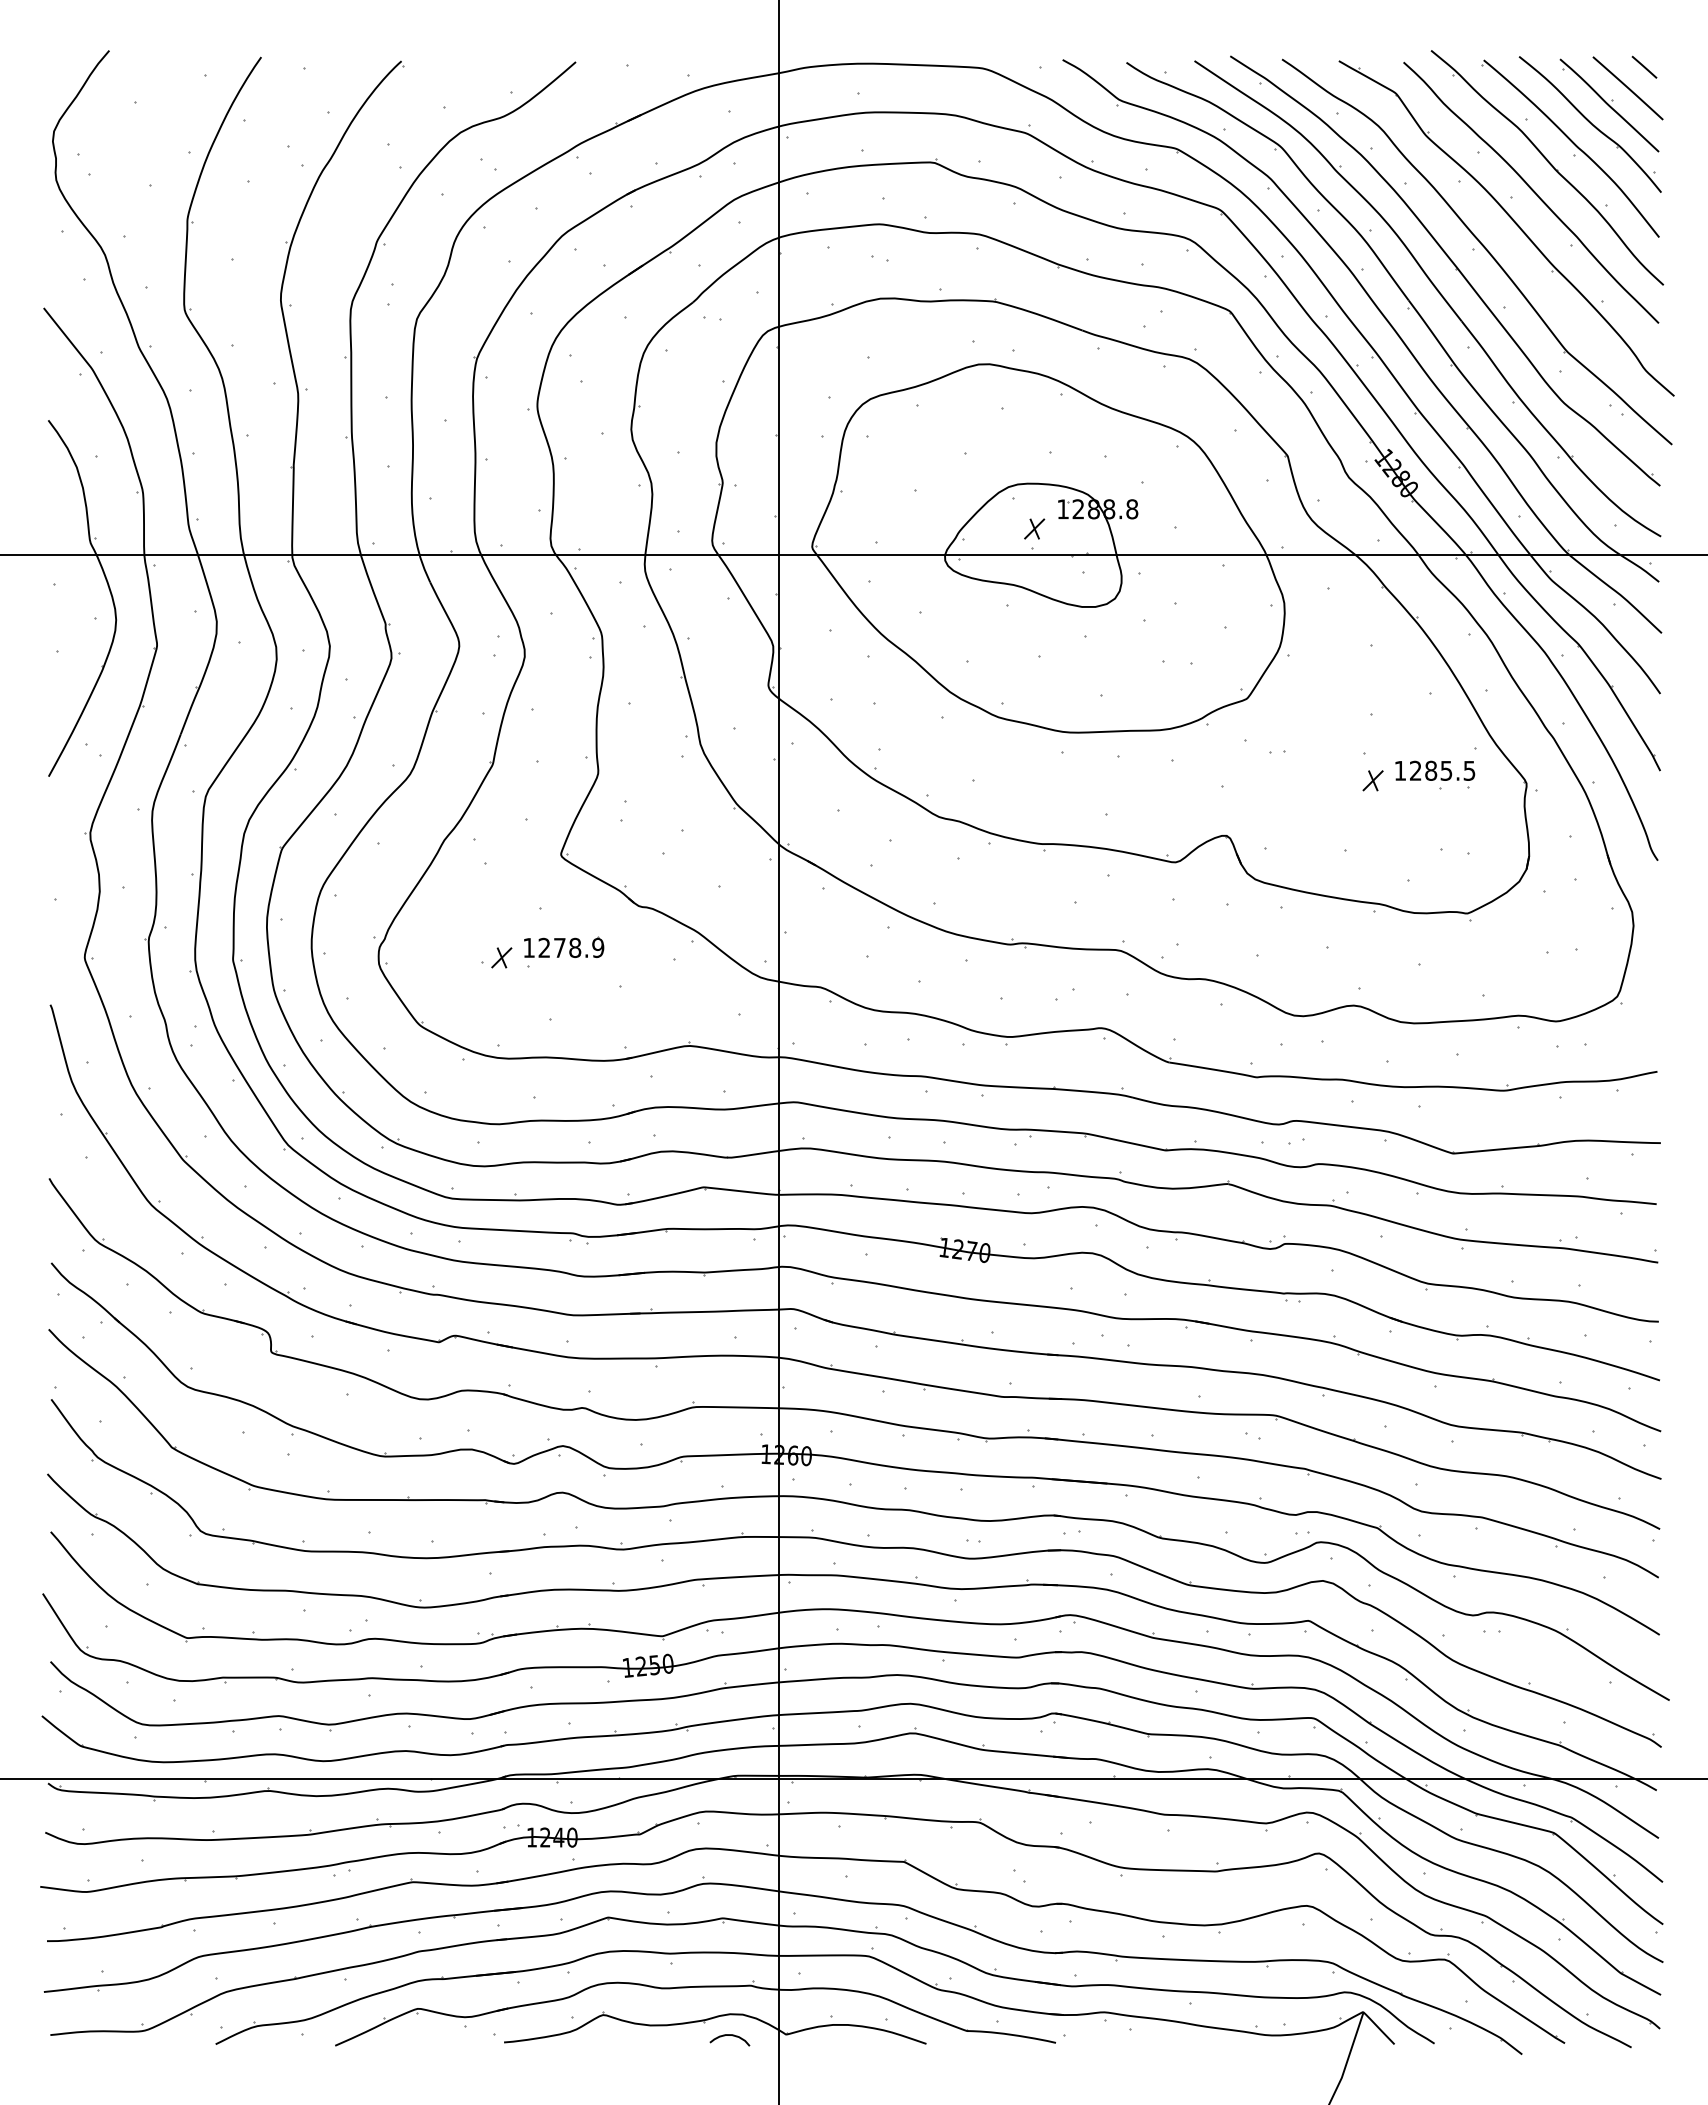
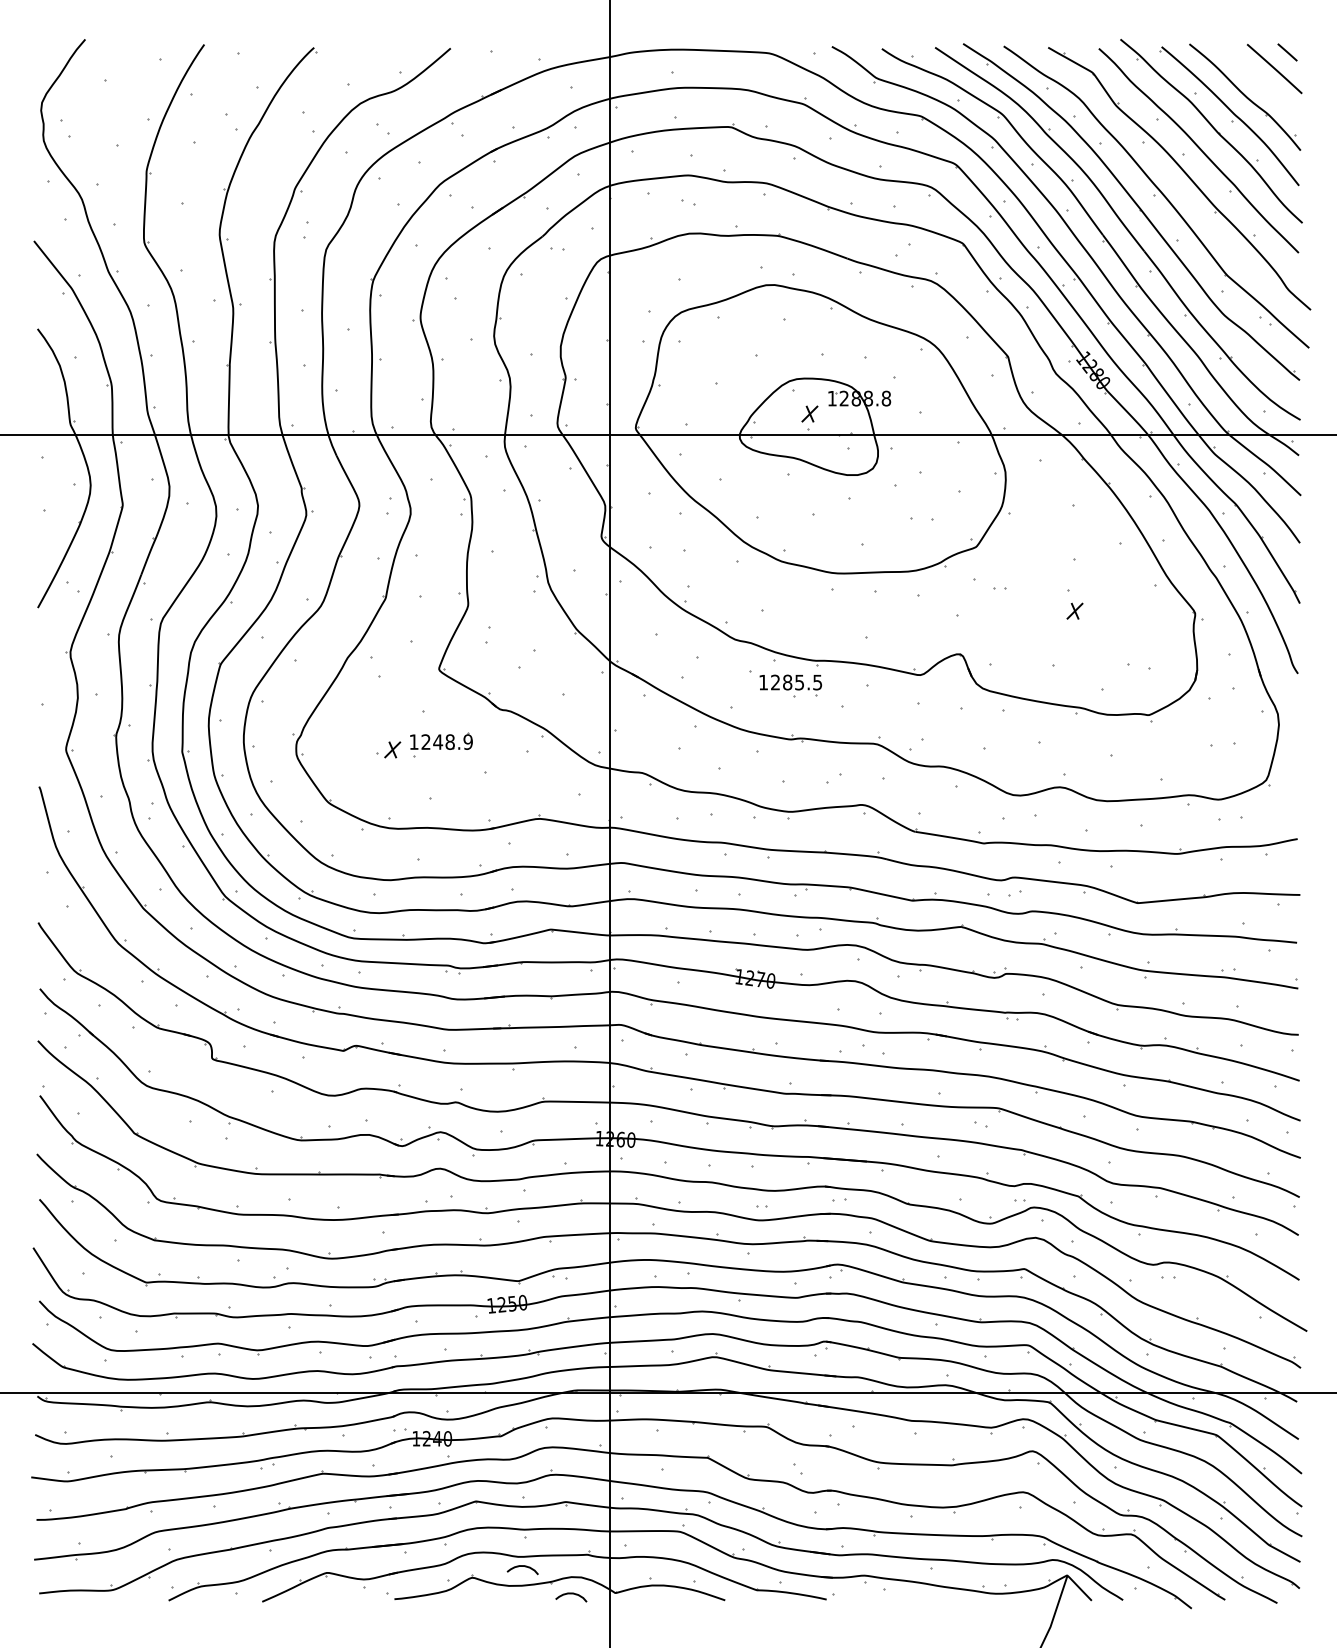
part: (1609, 105) -> (1260, 82), removed
part: (1435, 774) -> (791, 685), moved
text: (559, 947) -> (437, 741), 1278.9 -> 1248.9
curve: (667, 2000) -> (522, 1566), added

